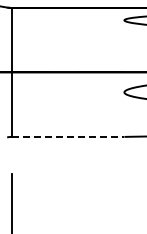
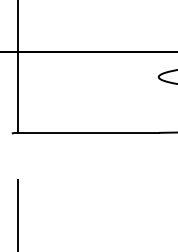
line: (68, 136) -> (88, 132), dashed -> solid

